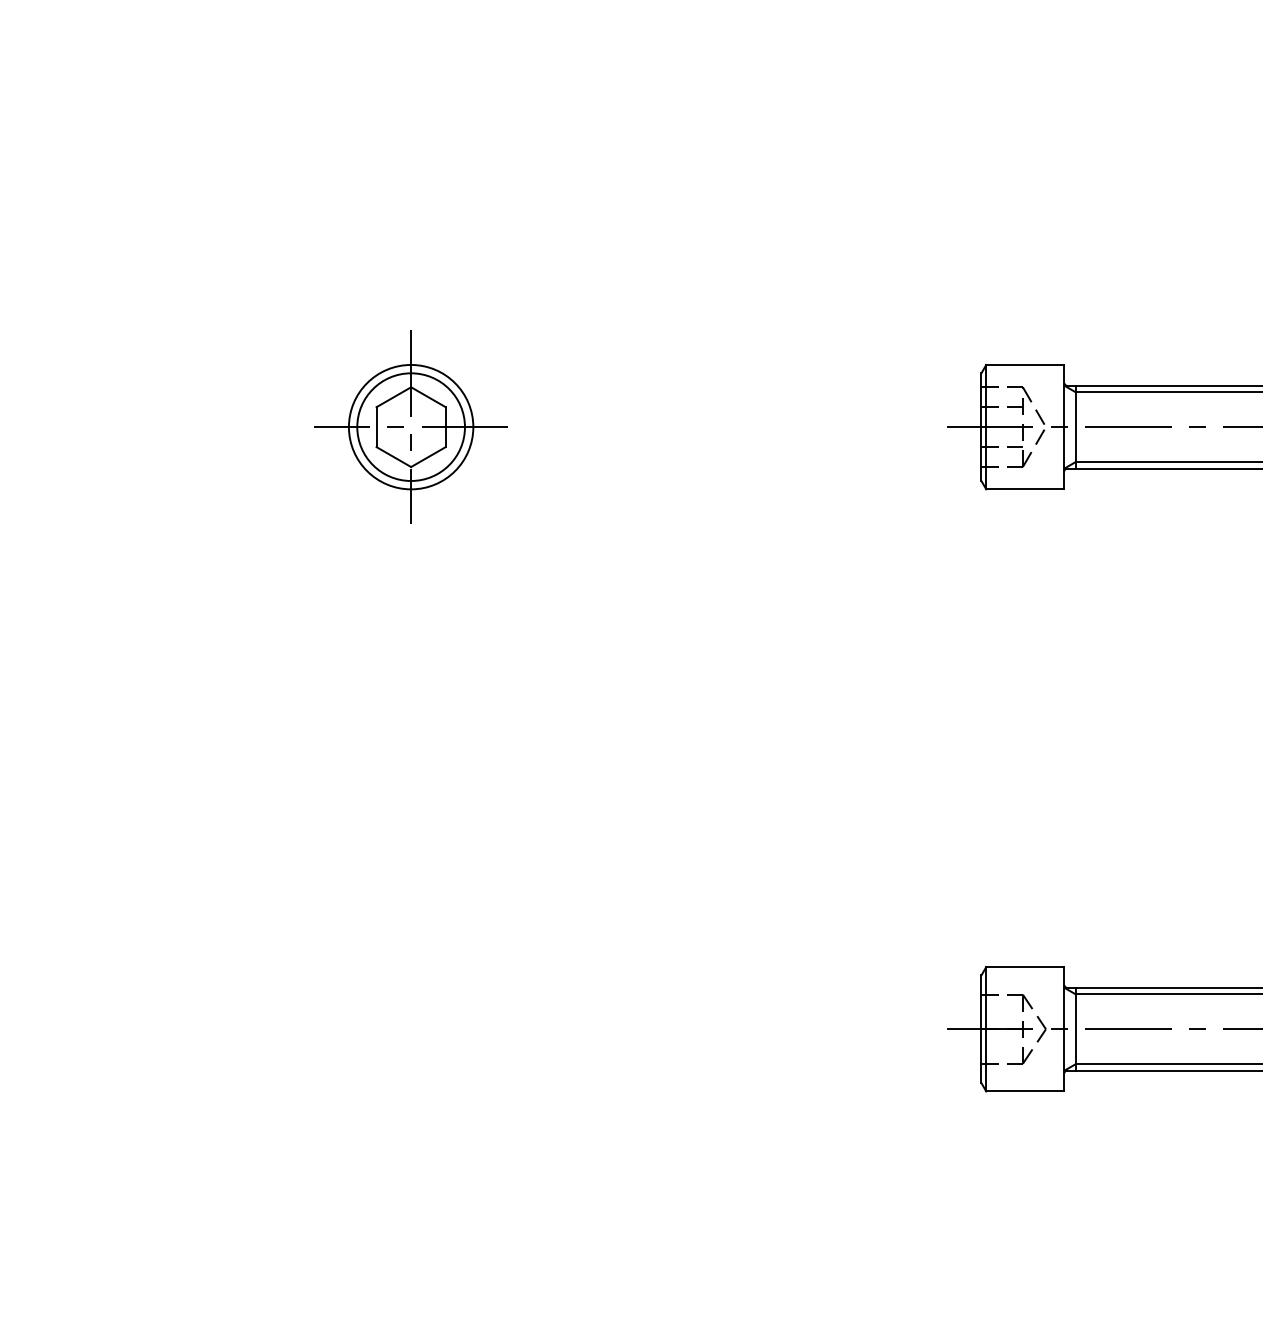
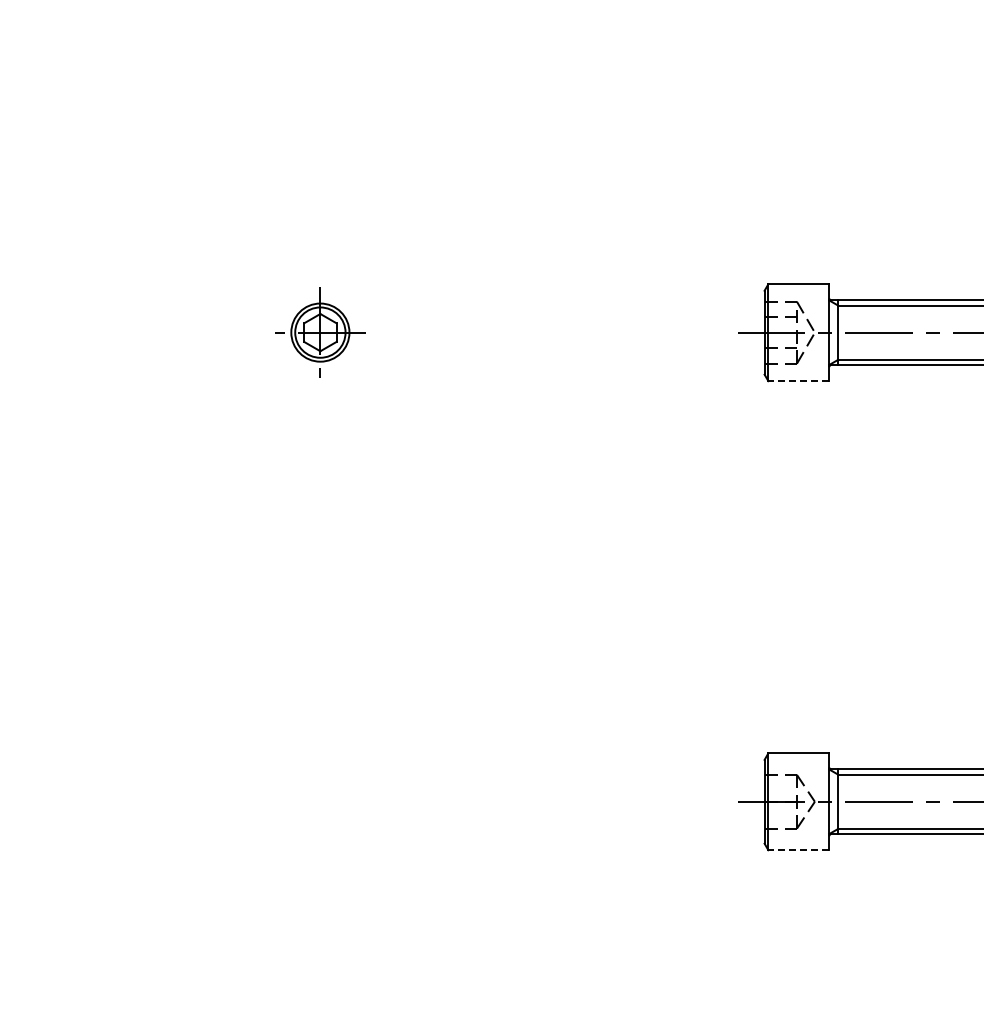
part: (411, 426) -> (320, 332), size x0.6
line: (1024, 489) -> (798, 381), solid -> dashed
line: (1024, 1091) -> (798, 850), solid -> dashed

